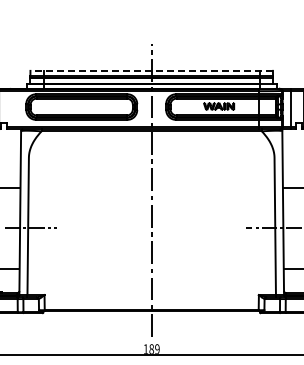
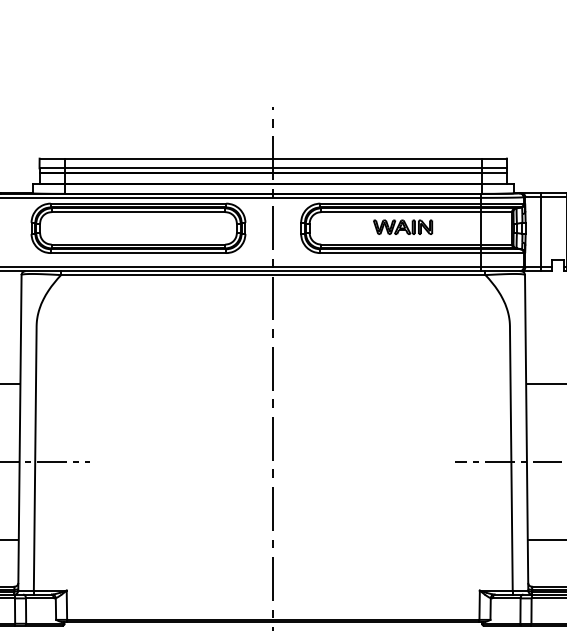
line: (151, 70) -> (272, 157), dashed -> solid

